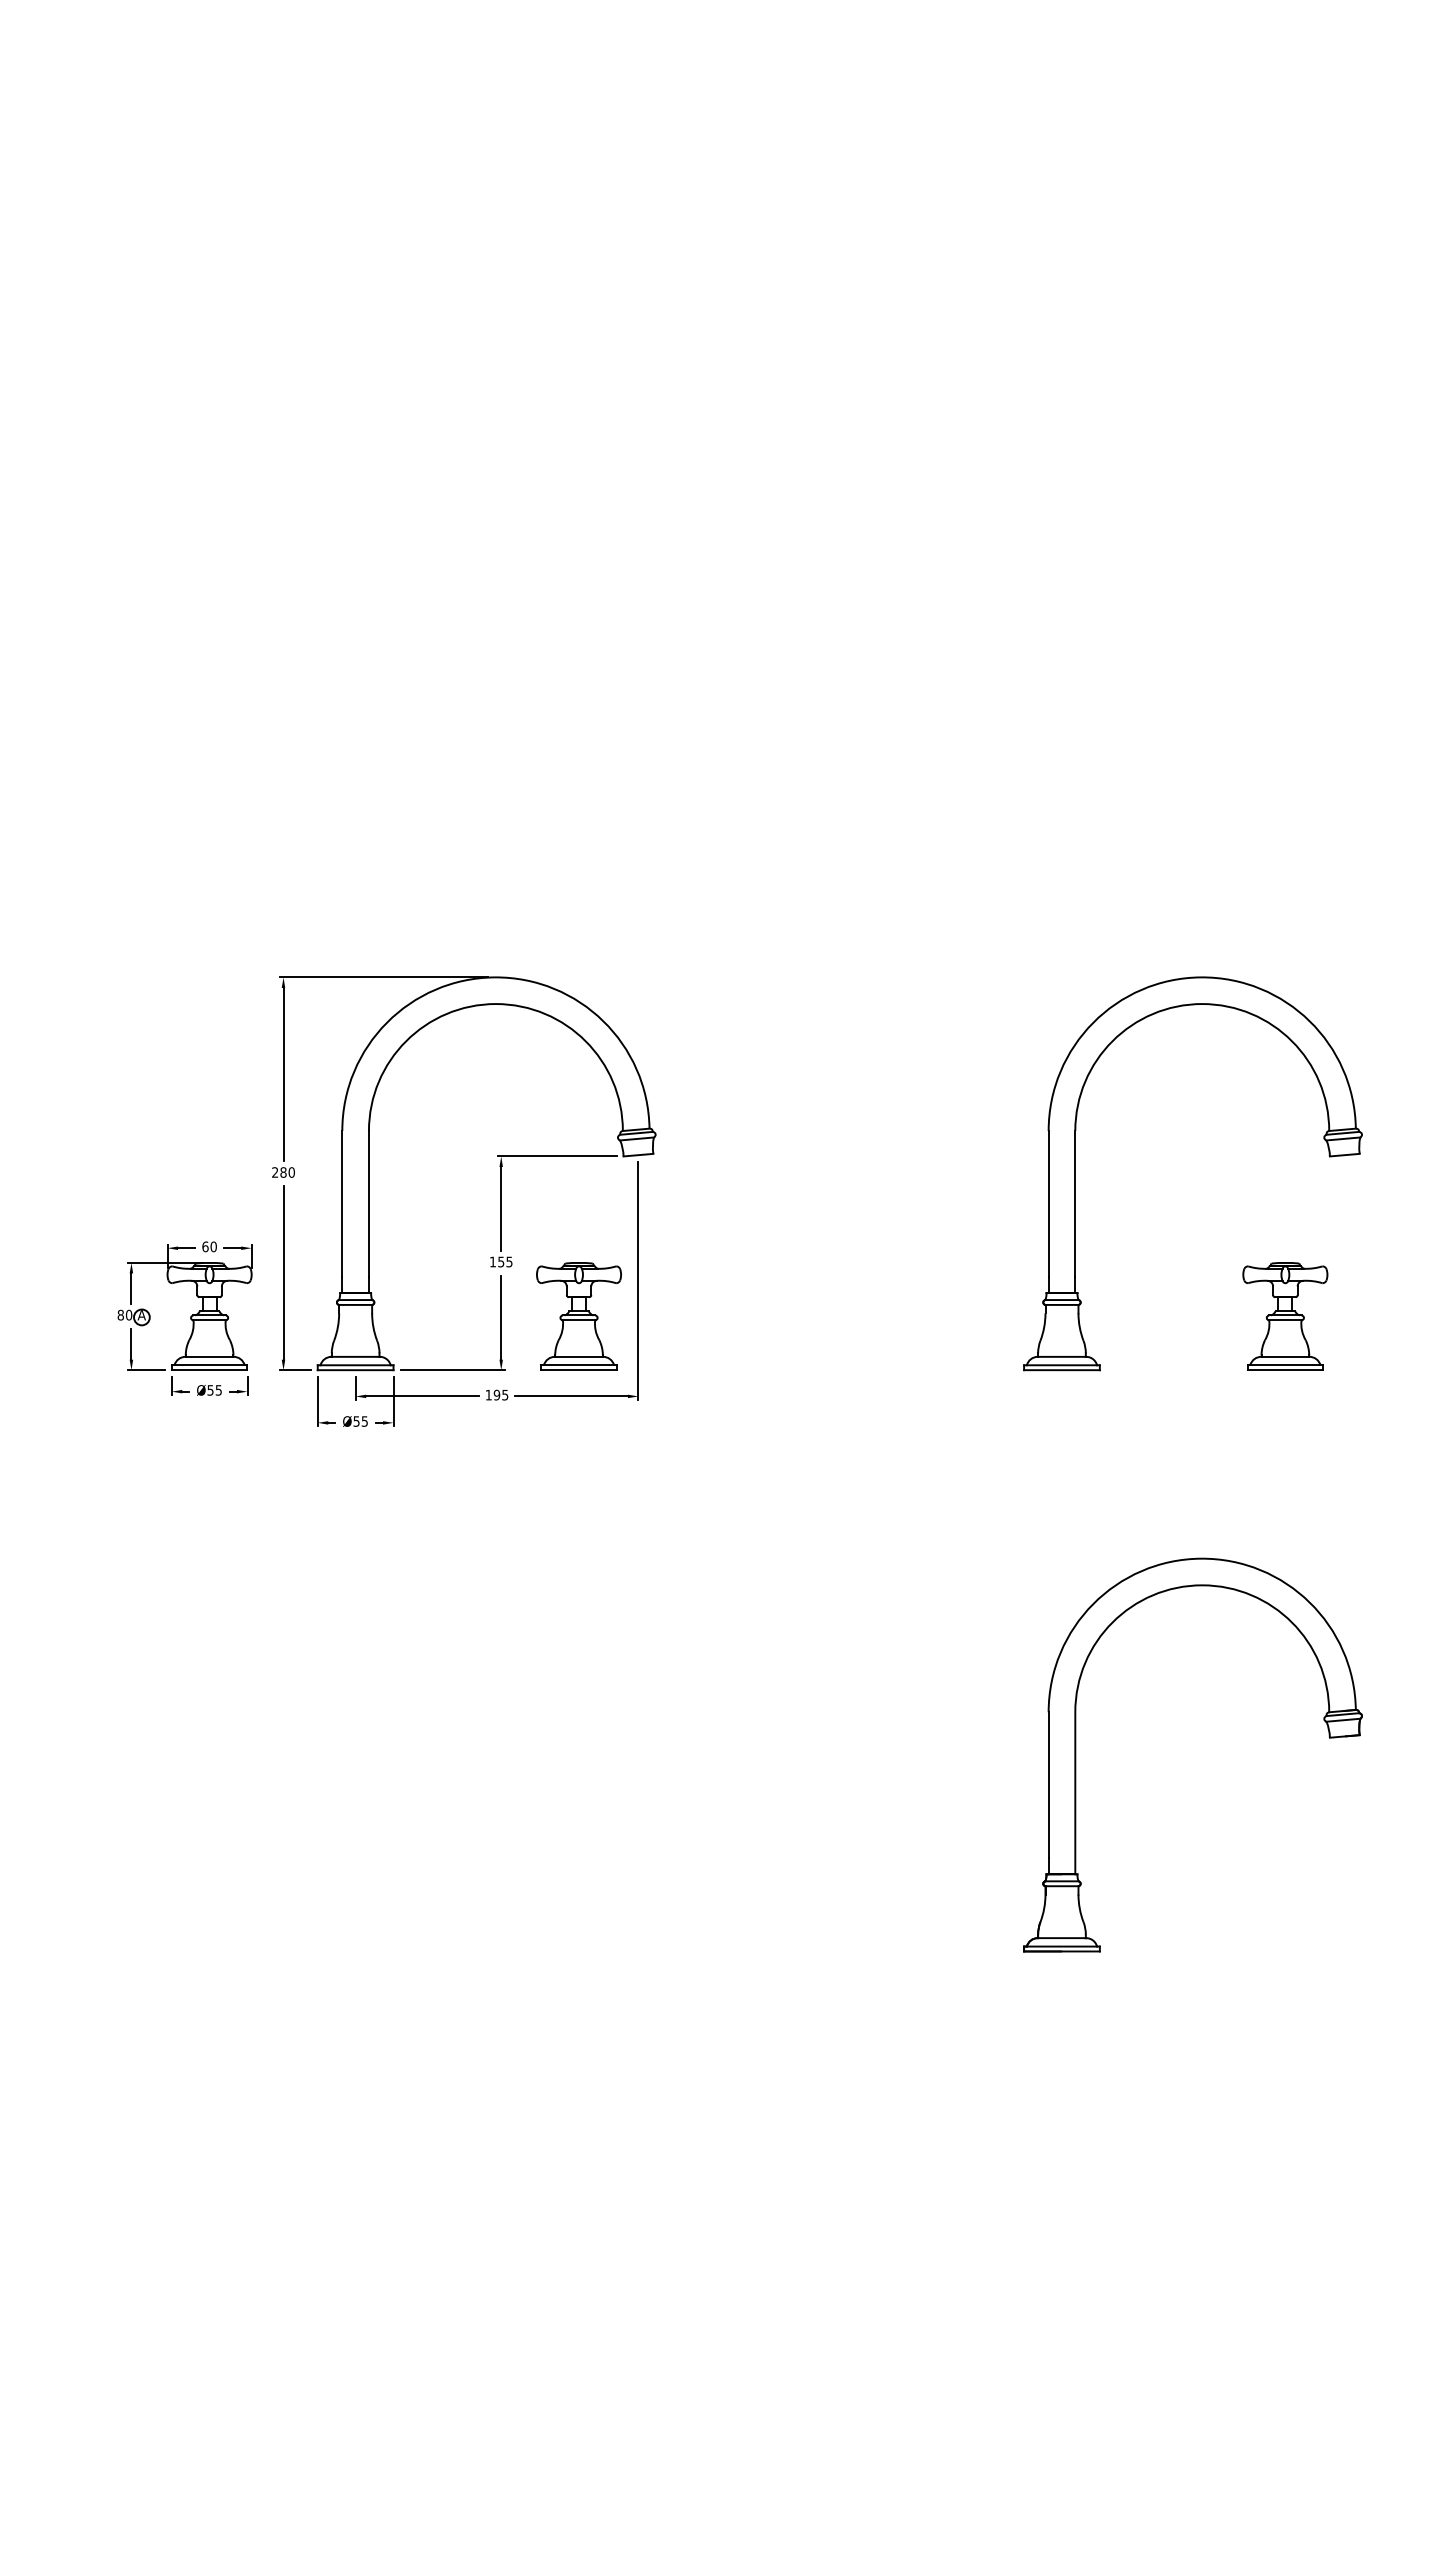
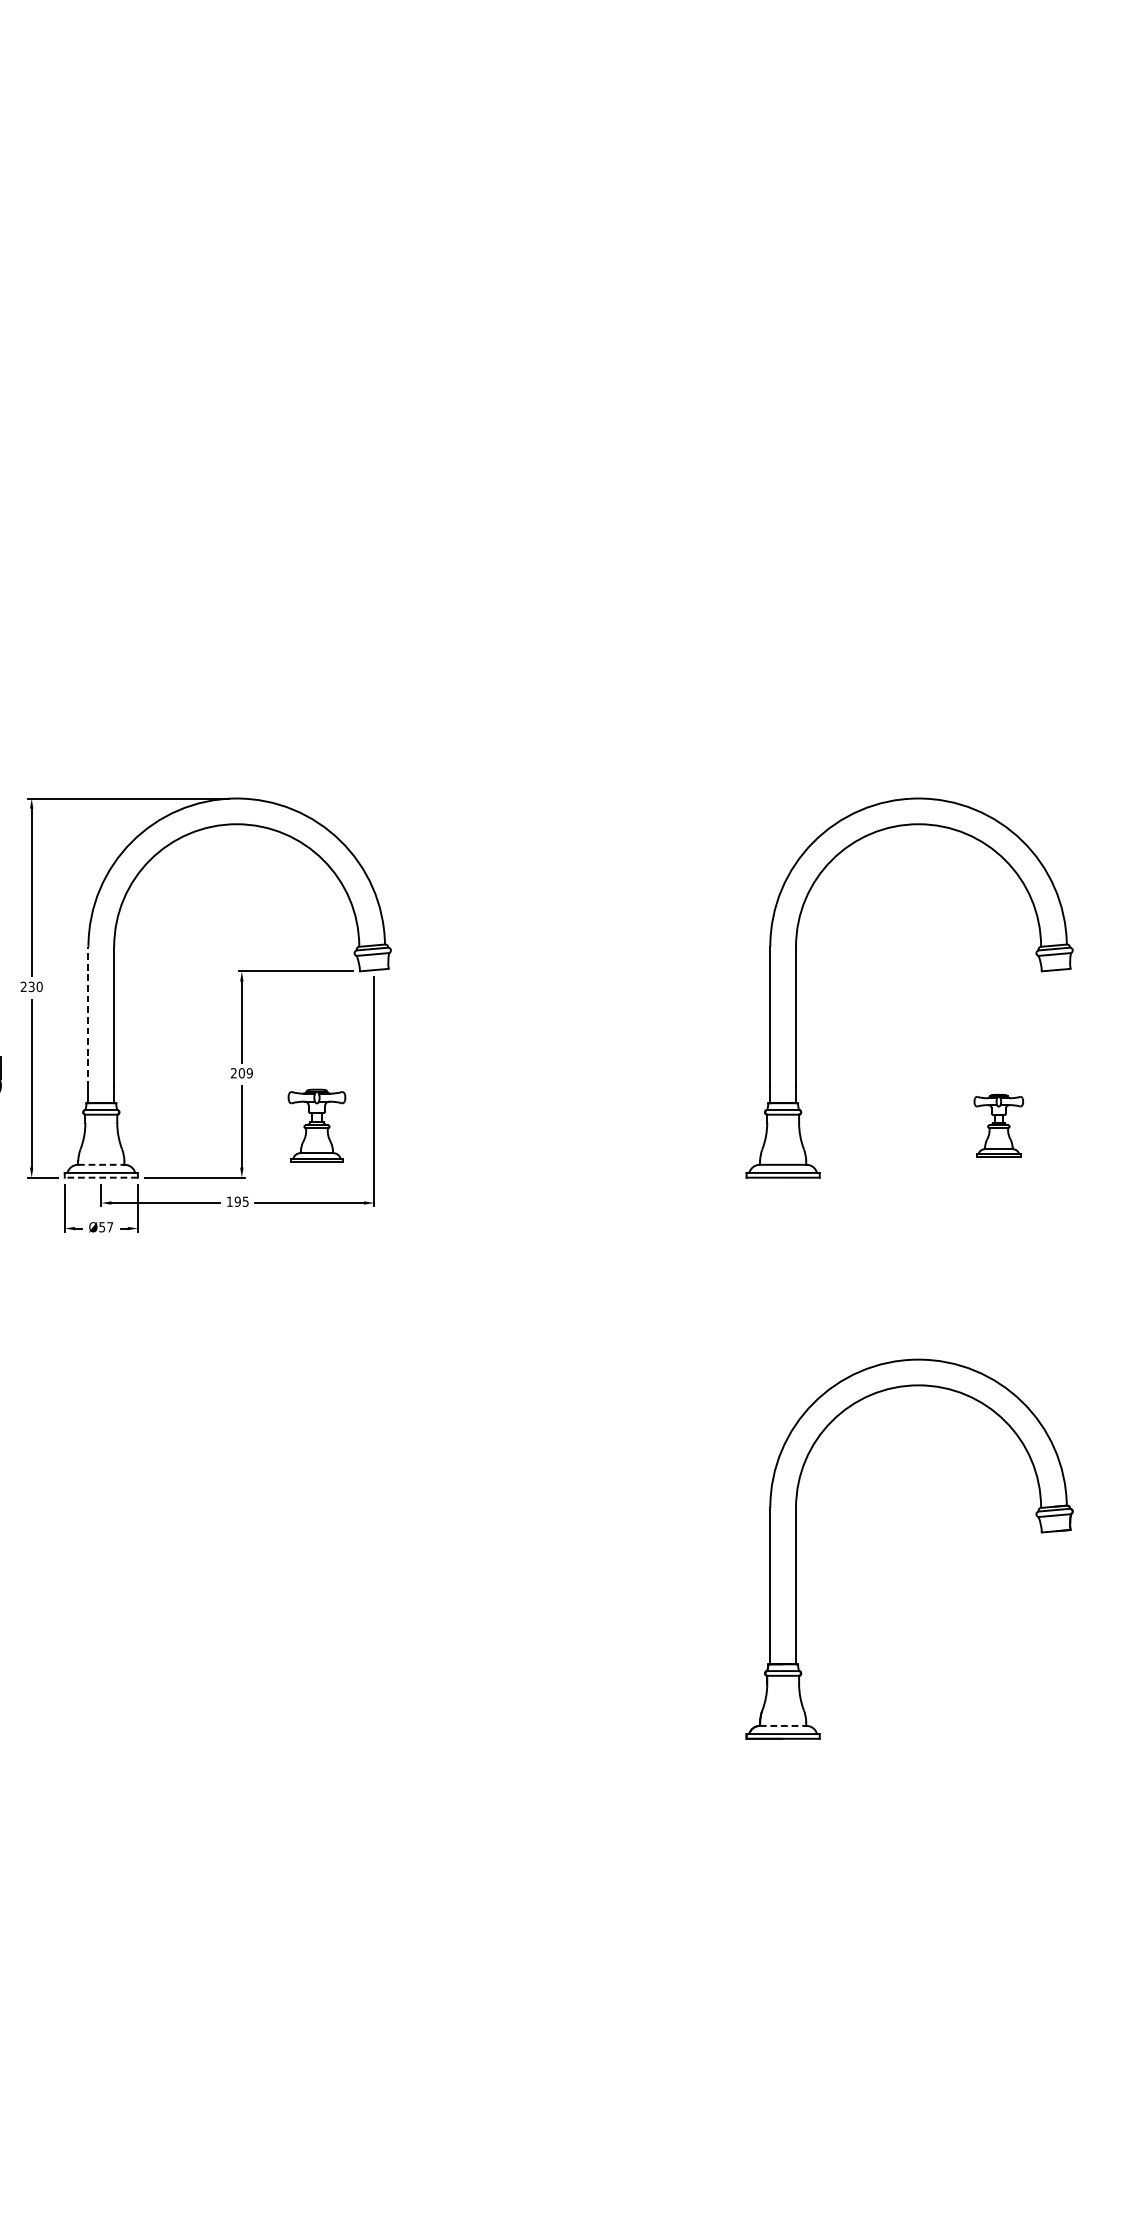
text: (283, 1172) -> (31, 986), 280 -> 230
line: (342, 1203) -> (88, 1016), solid -> dashed
text: (500, 1261) -> (241, 1072), 155 -> 209
part: (578, 1316) -> (316, 1125), size x0.7
part: (1285, 1316) -> (998, 1125), size x0.6
line: (355, 1356) -> (101, 1164), solid -> dashed
line: (355, 1370) -> (101, 1177), solid -> dashed
text: (364, 1421) -> (109, 1227), Ø55 -> Ø57
line: (1062, 1938) -> (783, 1726), solid -> dashed

